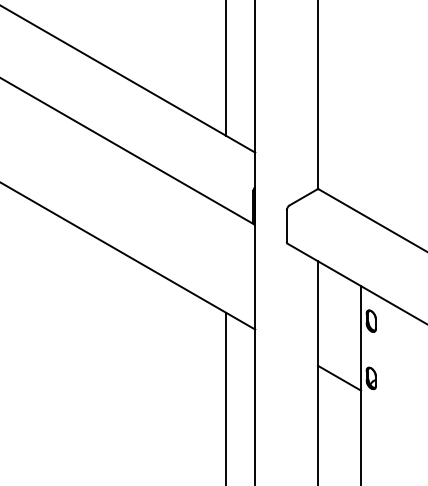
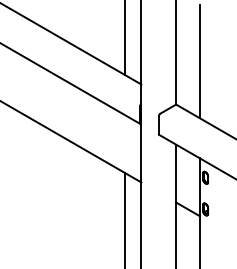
line: (360, 111) -> (199, 61), added

